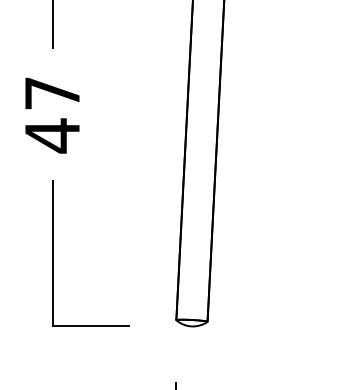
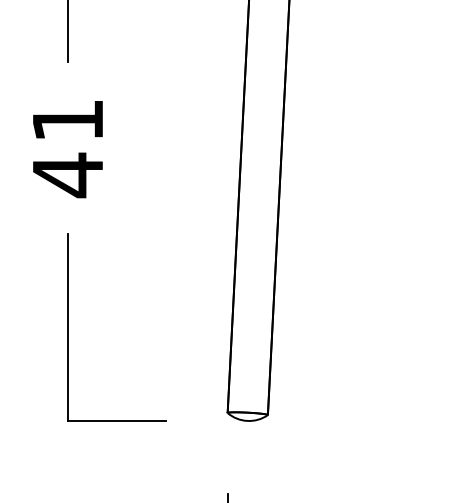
text: (52, 93) -> (67, 120), 47 -> 41

